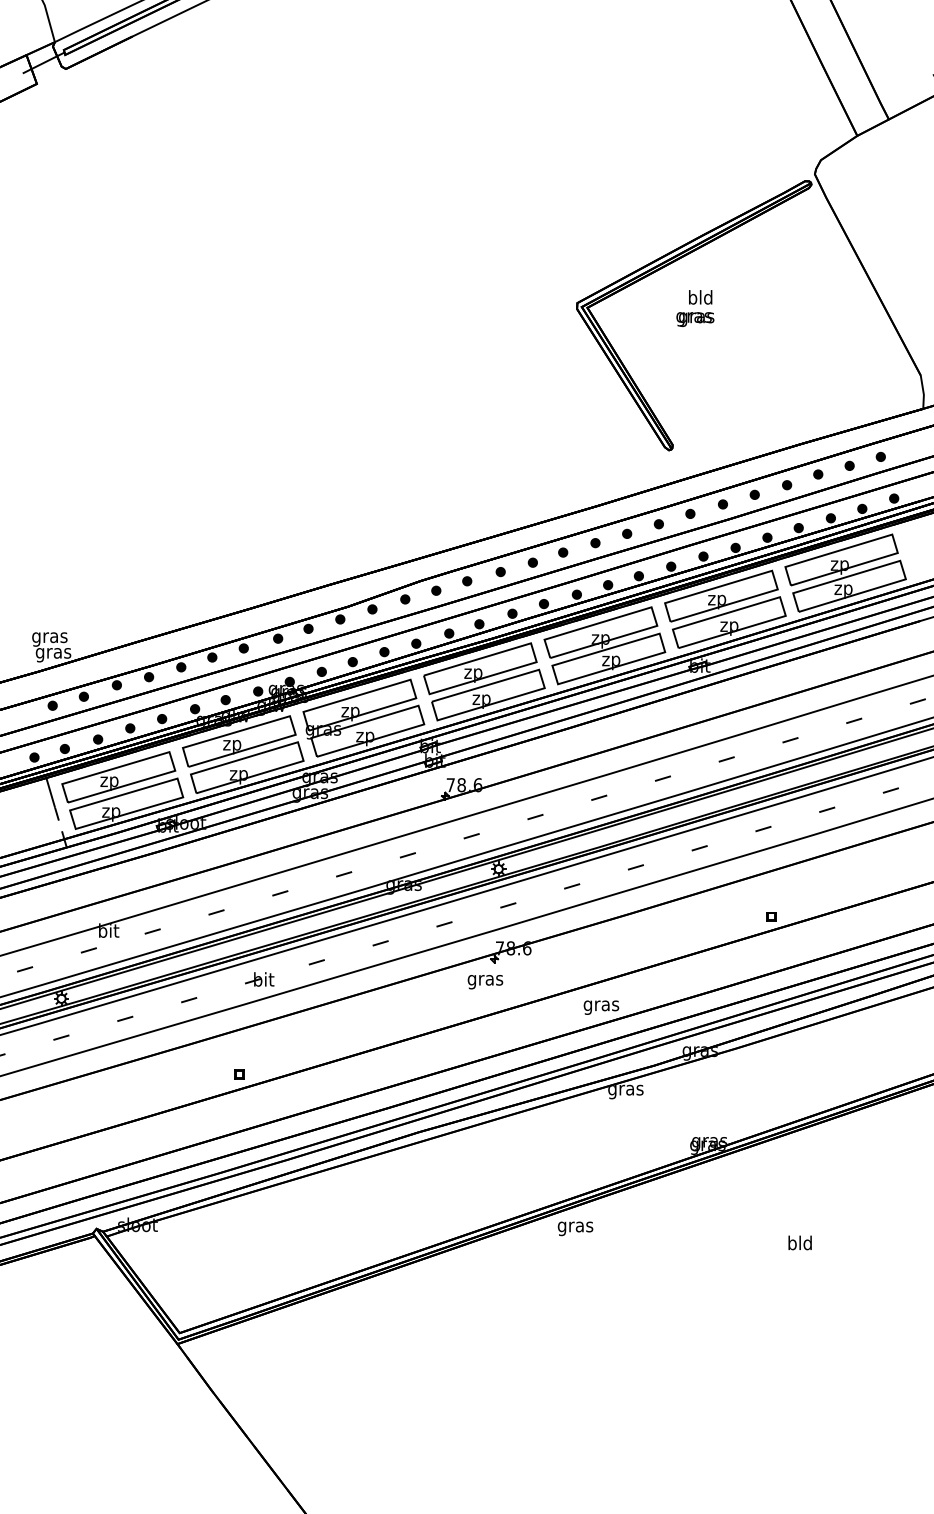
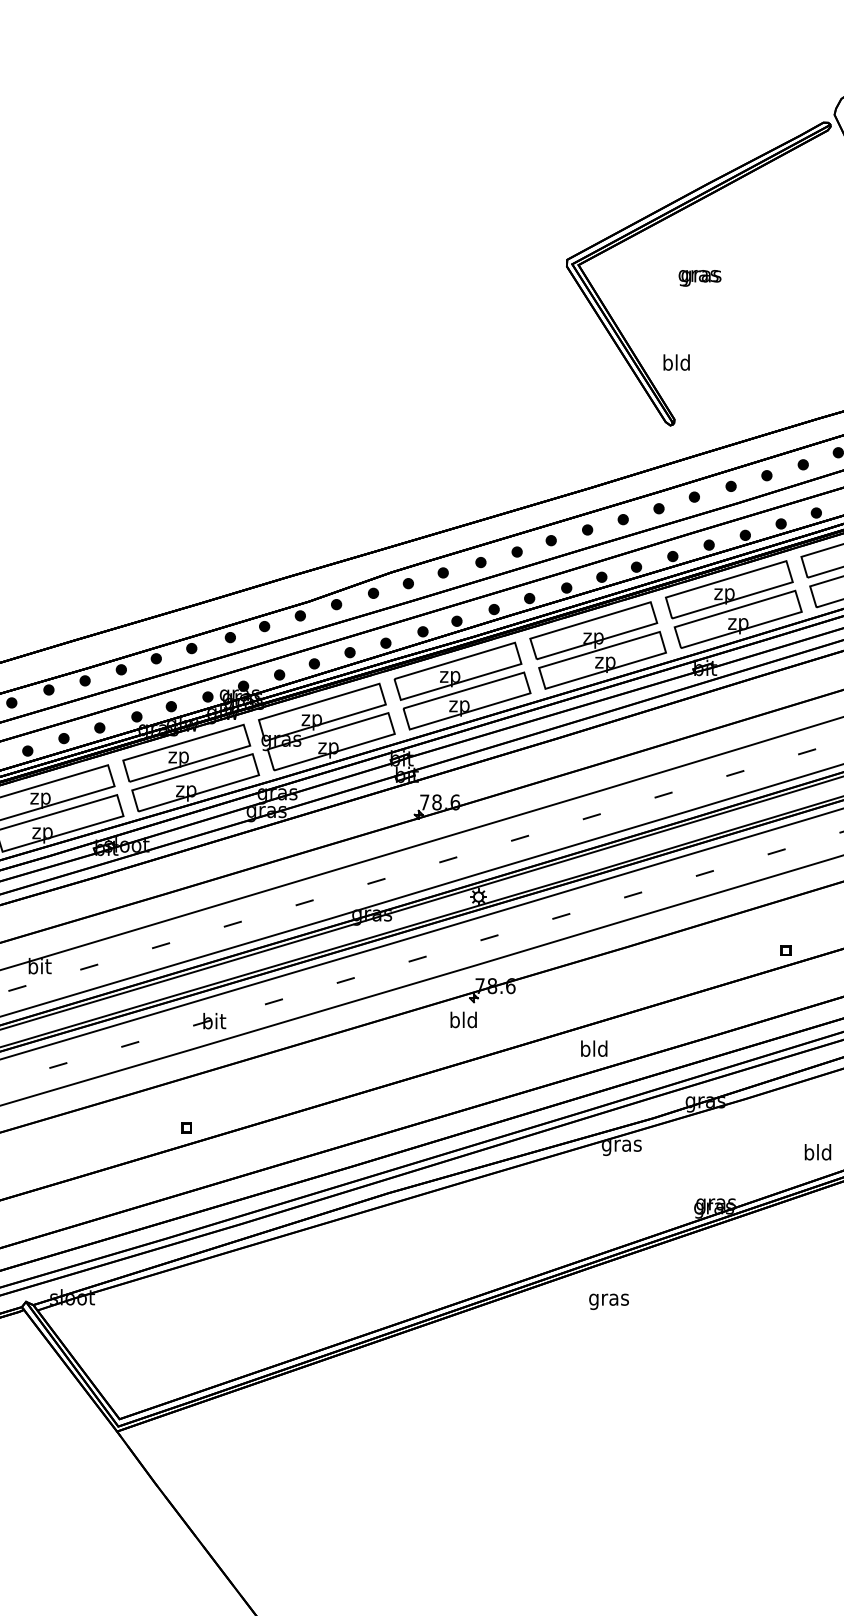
text: (700, 297) -> (676, 362), moved
text: (485, 980) -> (463, 1022), gras -> bld
text: (601, 1005) -> (594, 1050), gras -> bld
text: (575, 1228) -> (609, 1301), moved
text: (799, 1242) -> (817, 1151), moved

